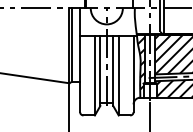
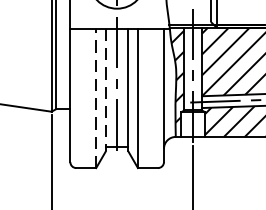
line: (100, 71) -> (106, 91), solid -> dashed
line: (94, 75) -> (95, 98), solid -> dashed

